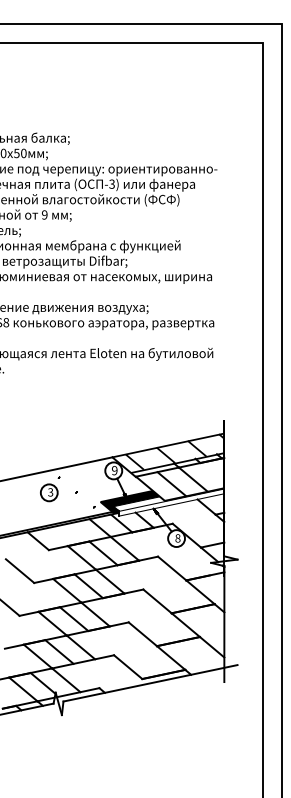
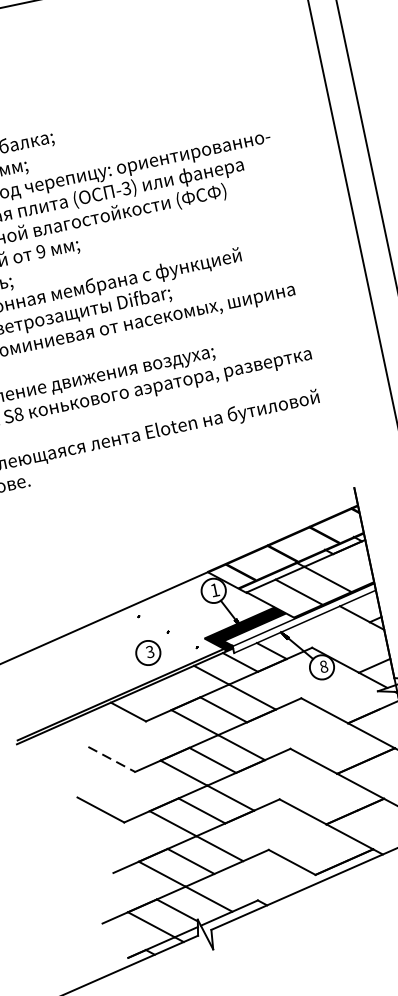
text: (114, 470) -> (214, 590), 9 -> 1
part: (49, 492) -> (148, 652), moved
line: (20, 571) -> (112, 759), solid -> dashed

